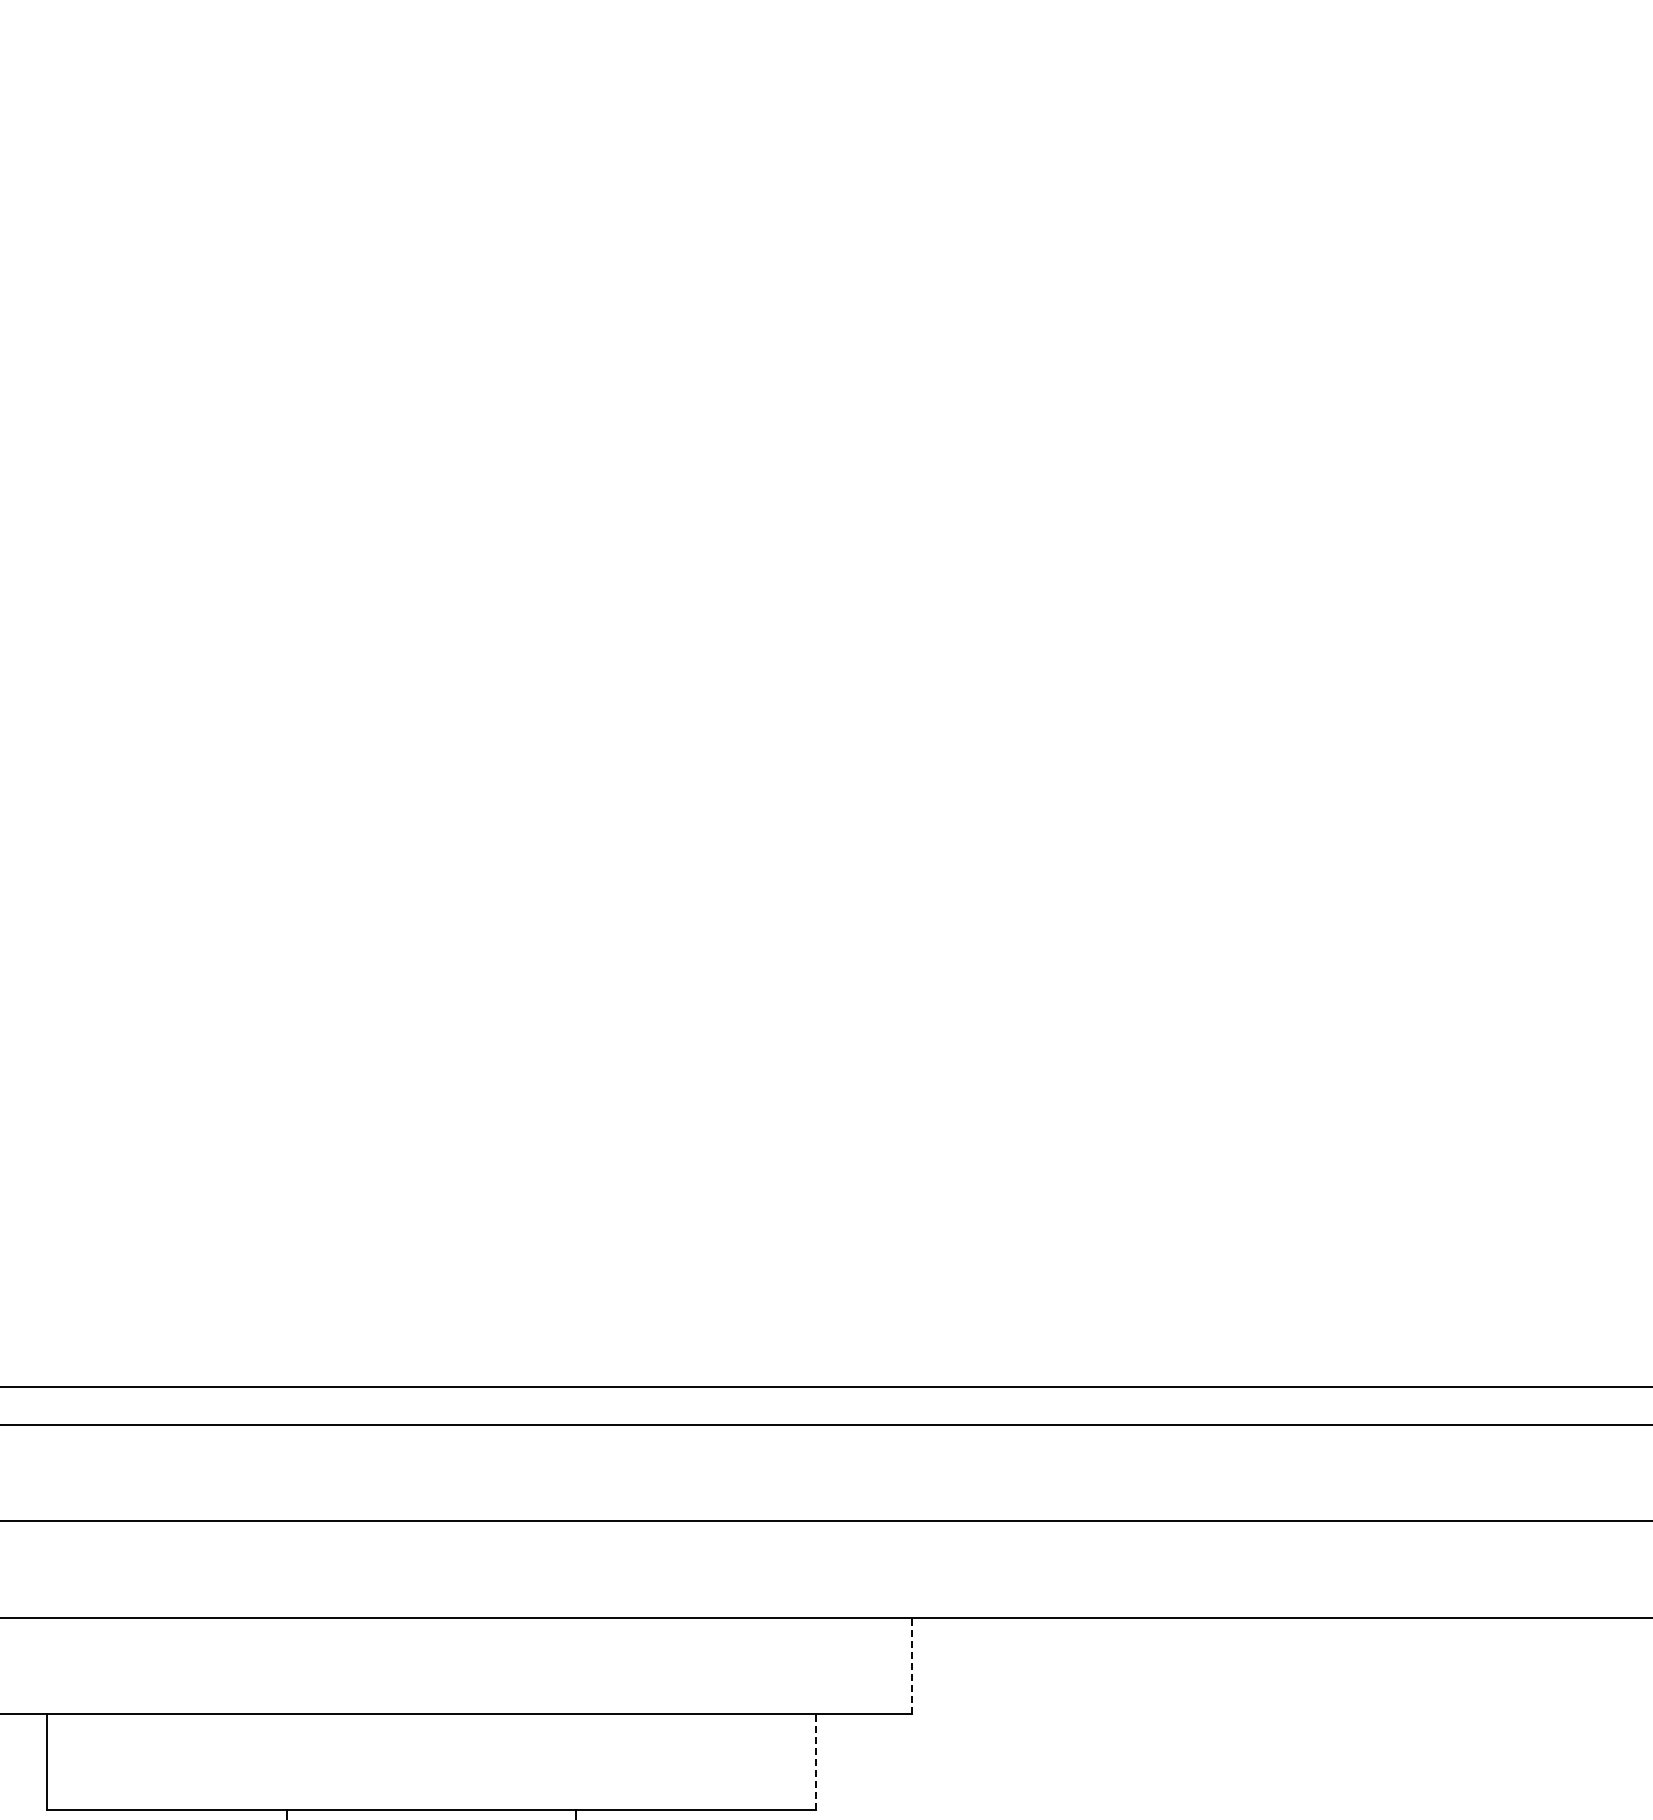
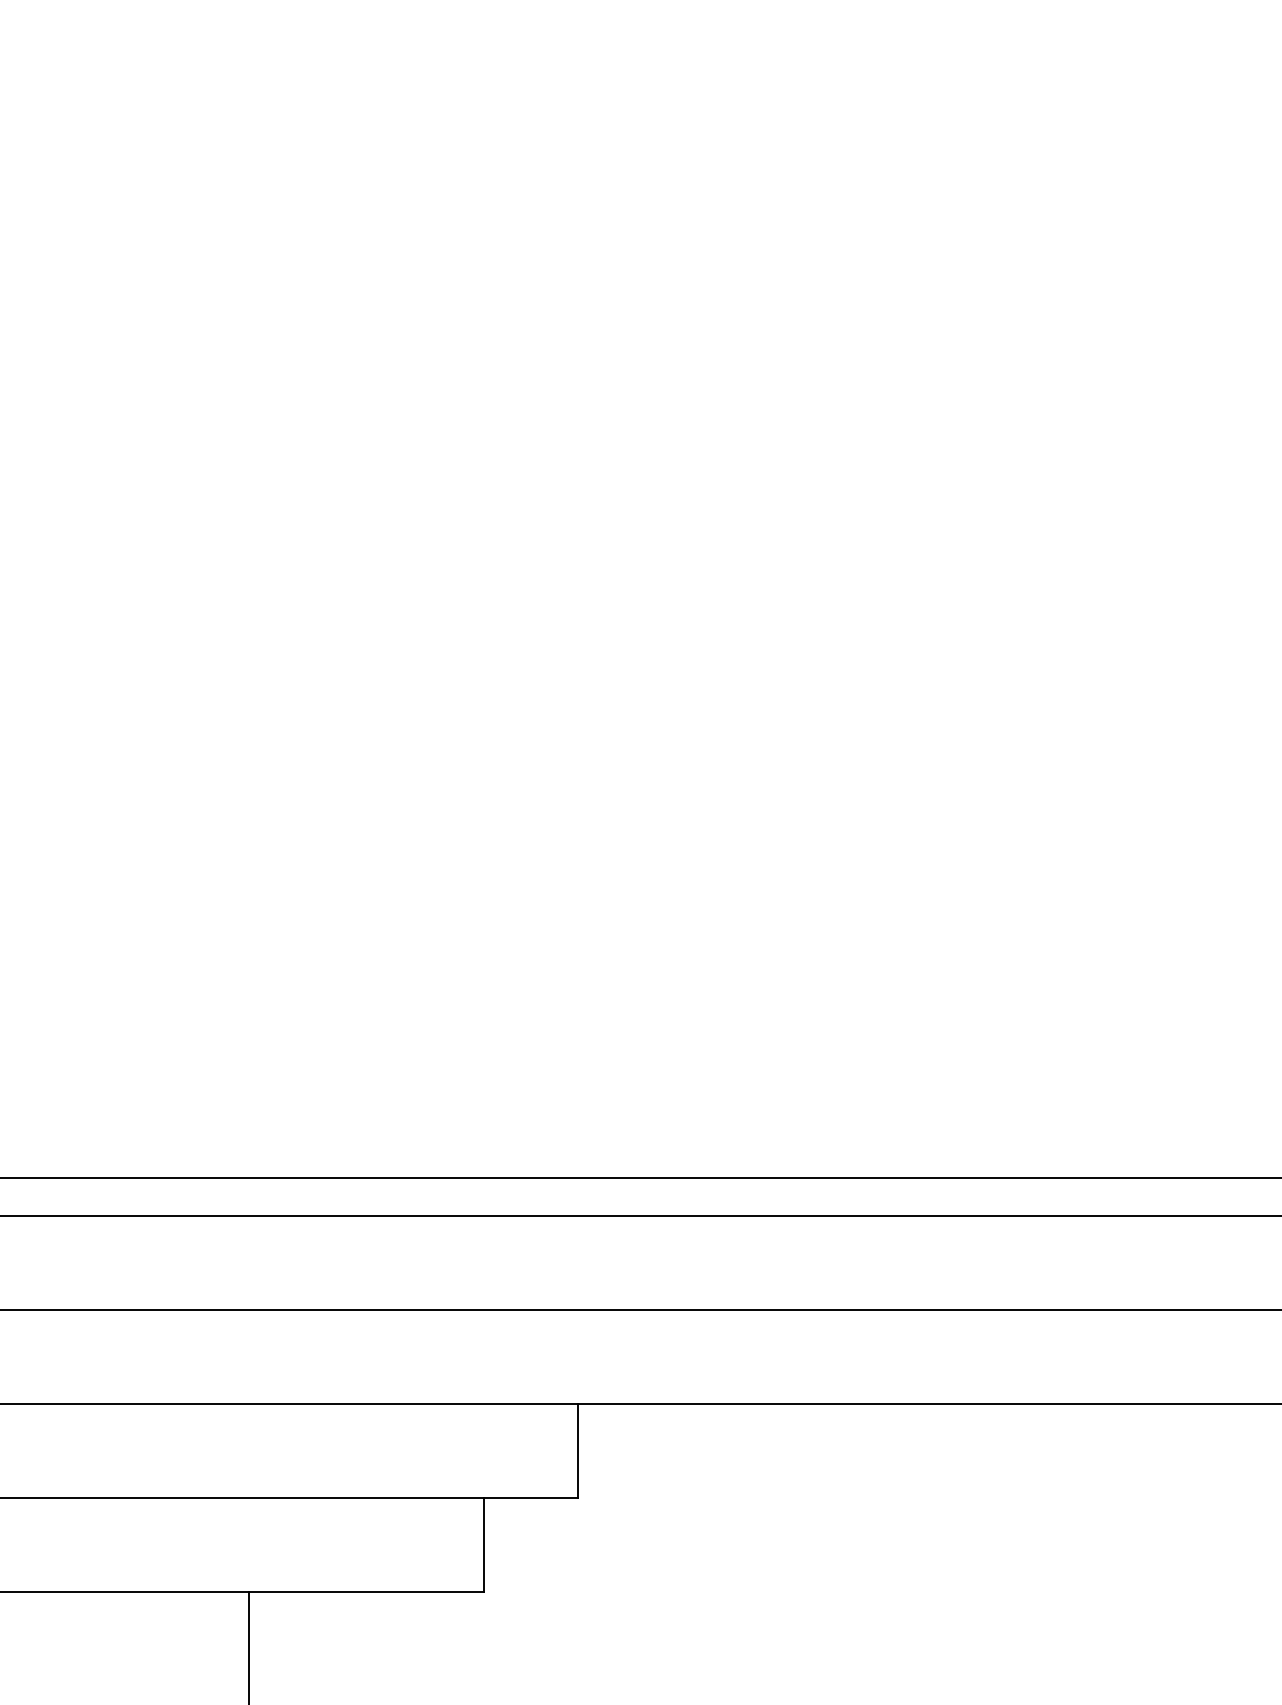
line: (912, 1665) -> (578, 1450), dashed -> solid
line: (816, 1761) -> (484, 1544), dashed -> solid

